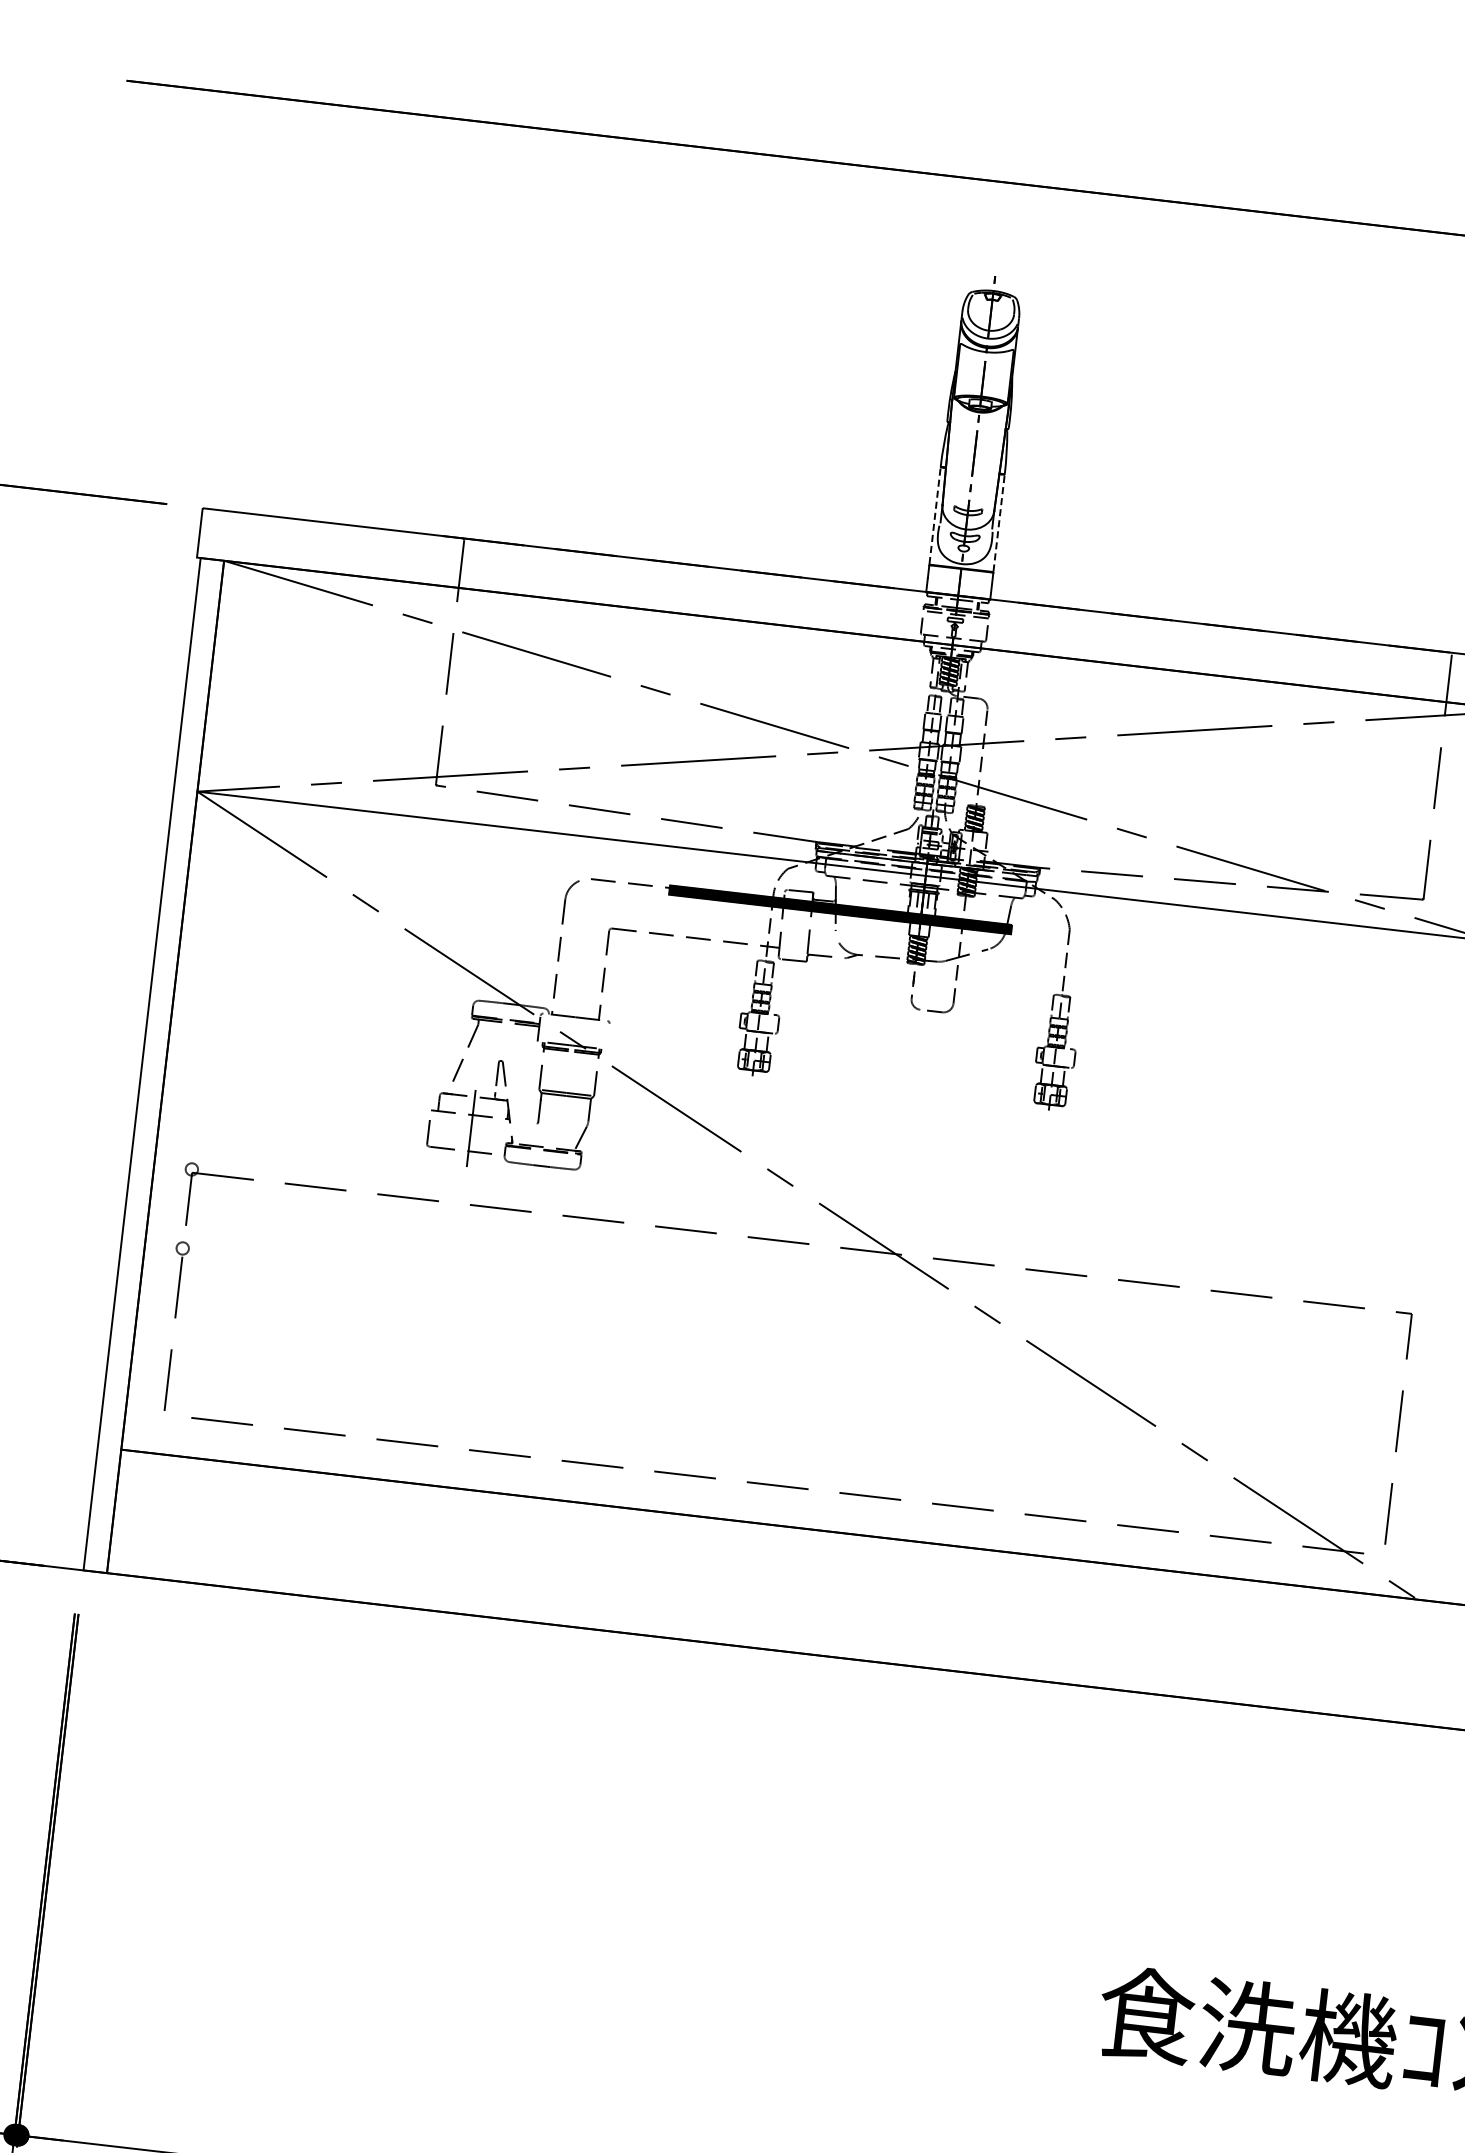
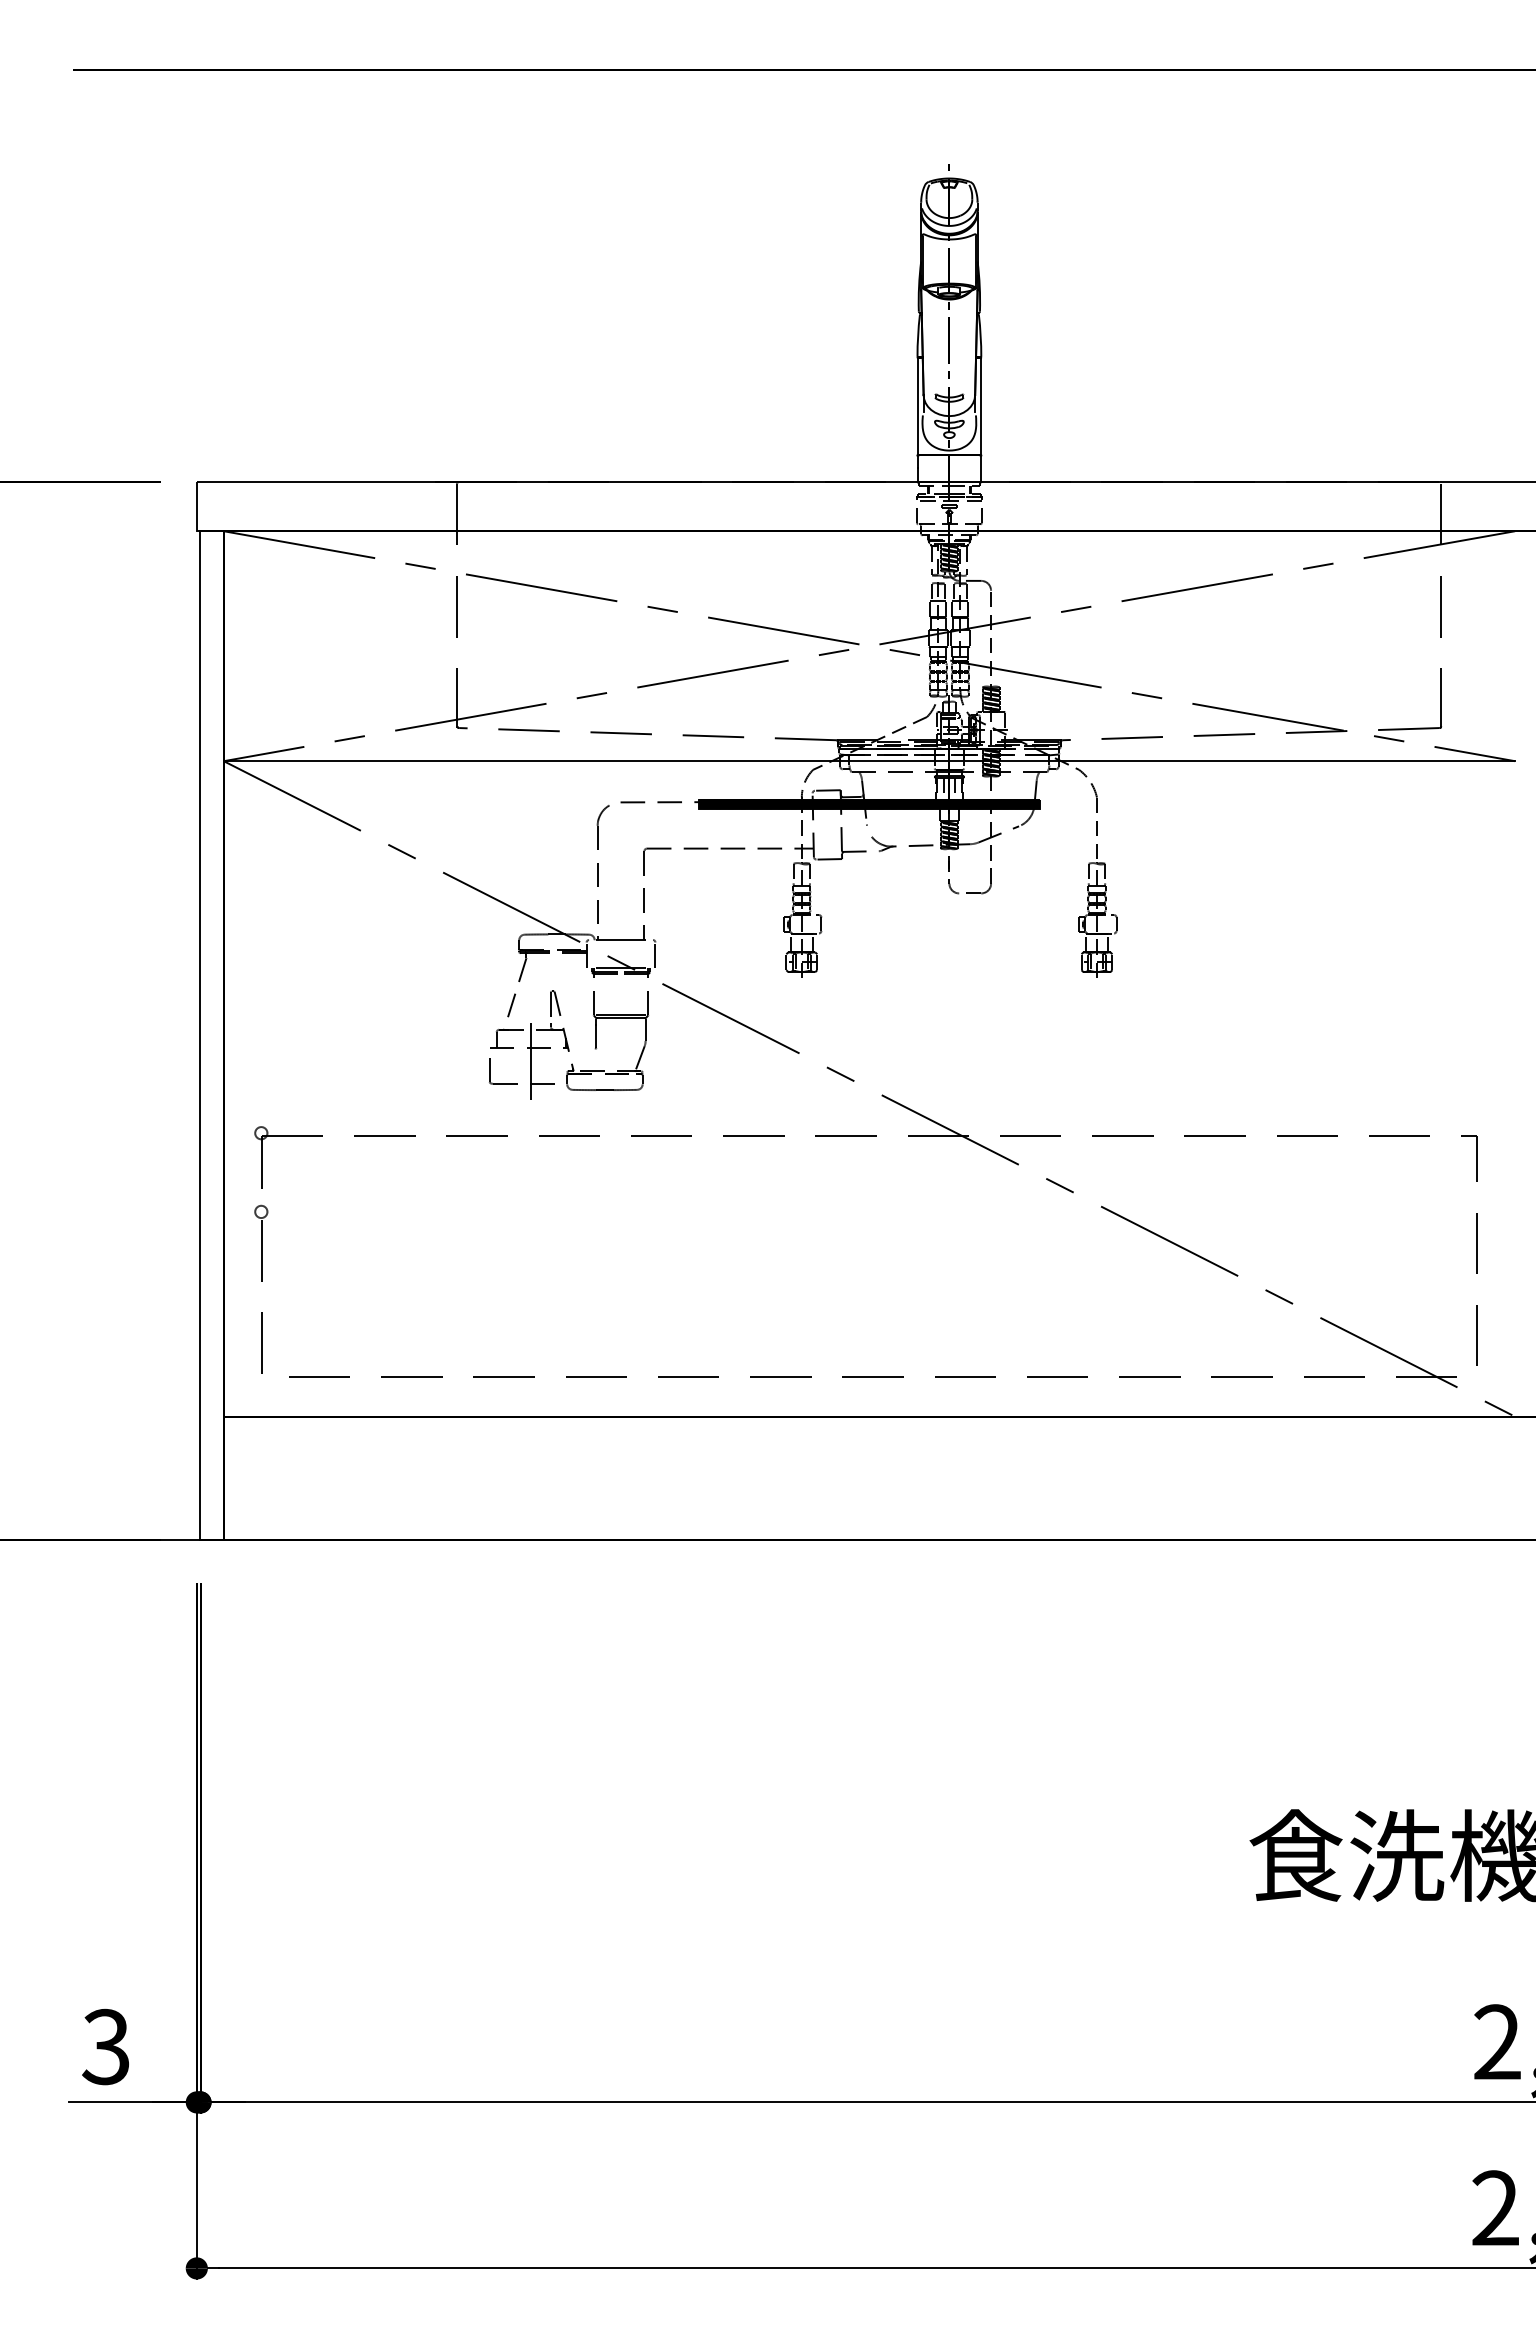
line: (935, 516) -> (917, 406), dashed -> solid
line: (999, 523) -> (981, 406), dashed -> solid
line: (608, 1036) -> (655, 955), added

